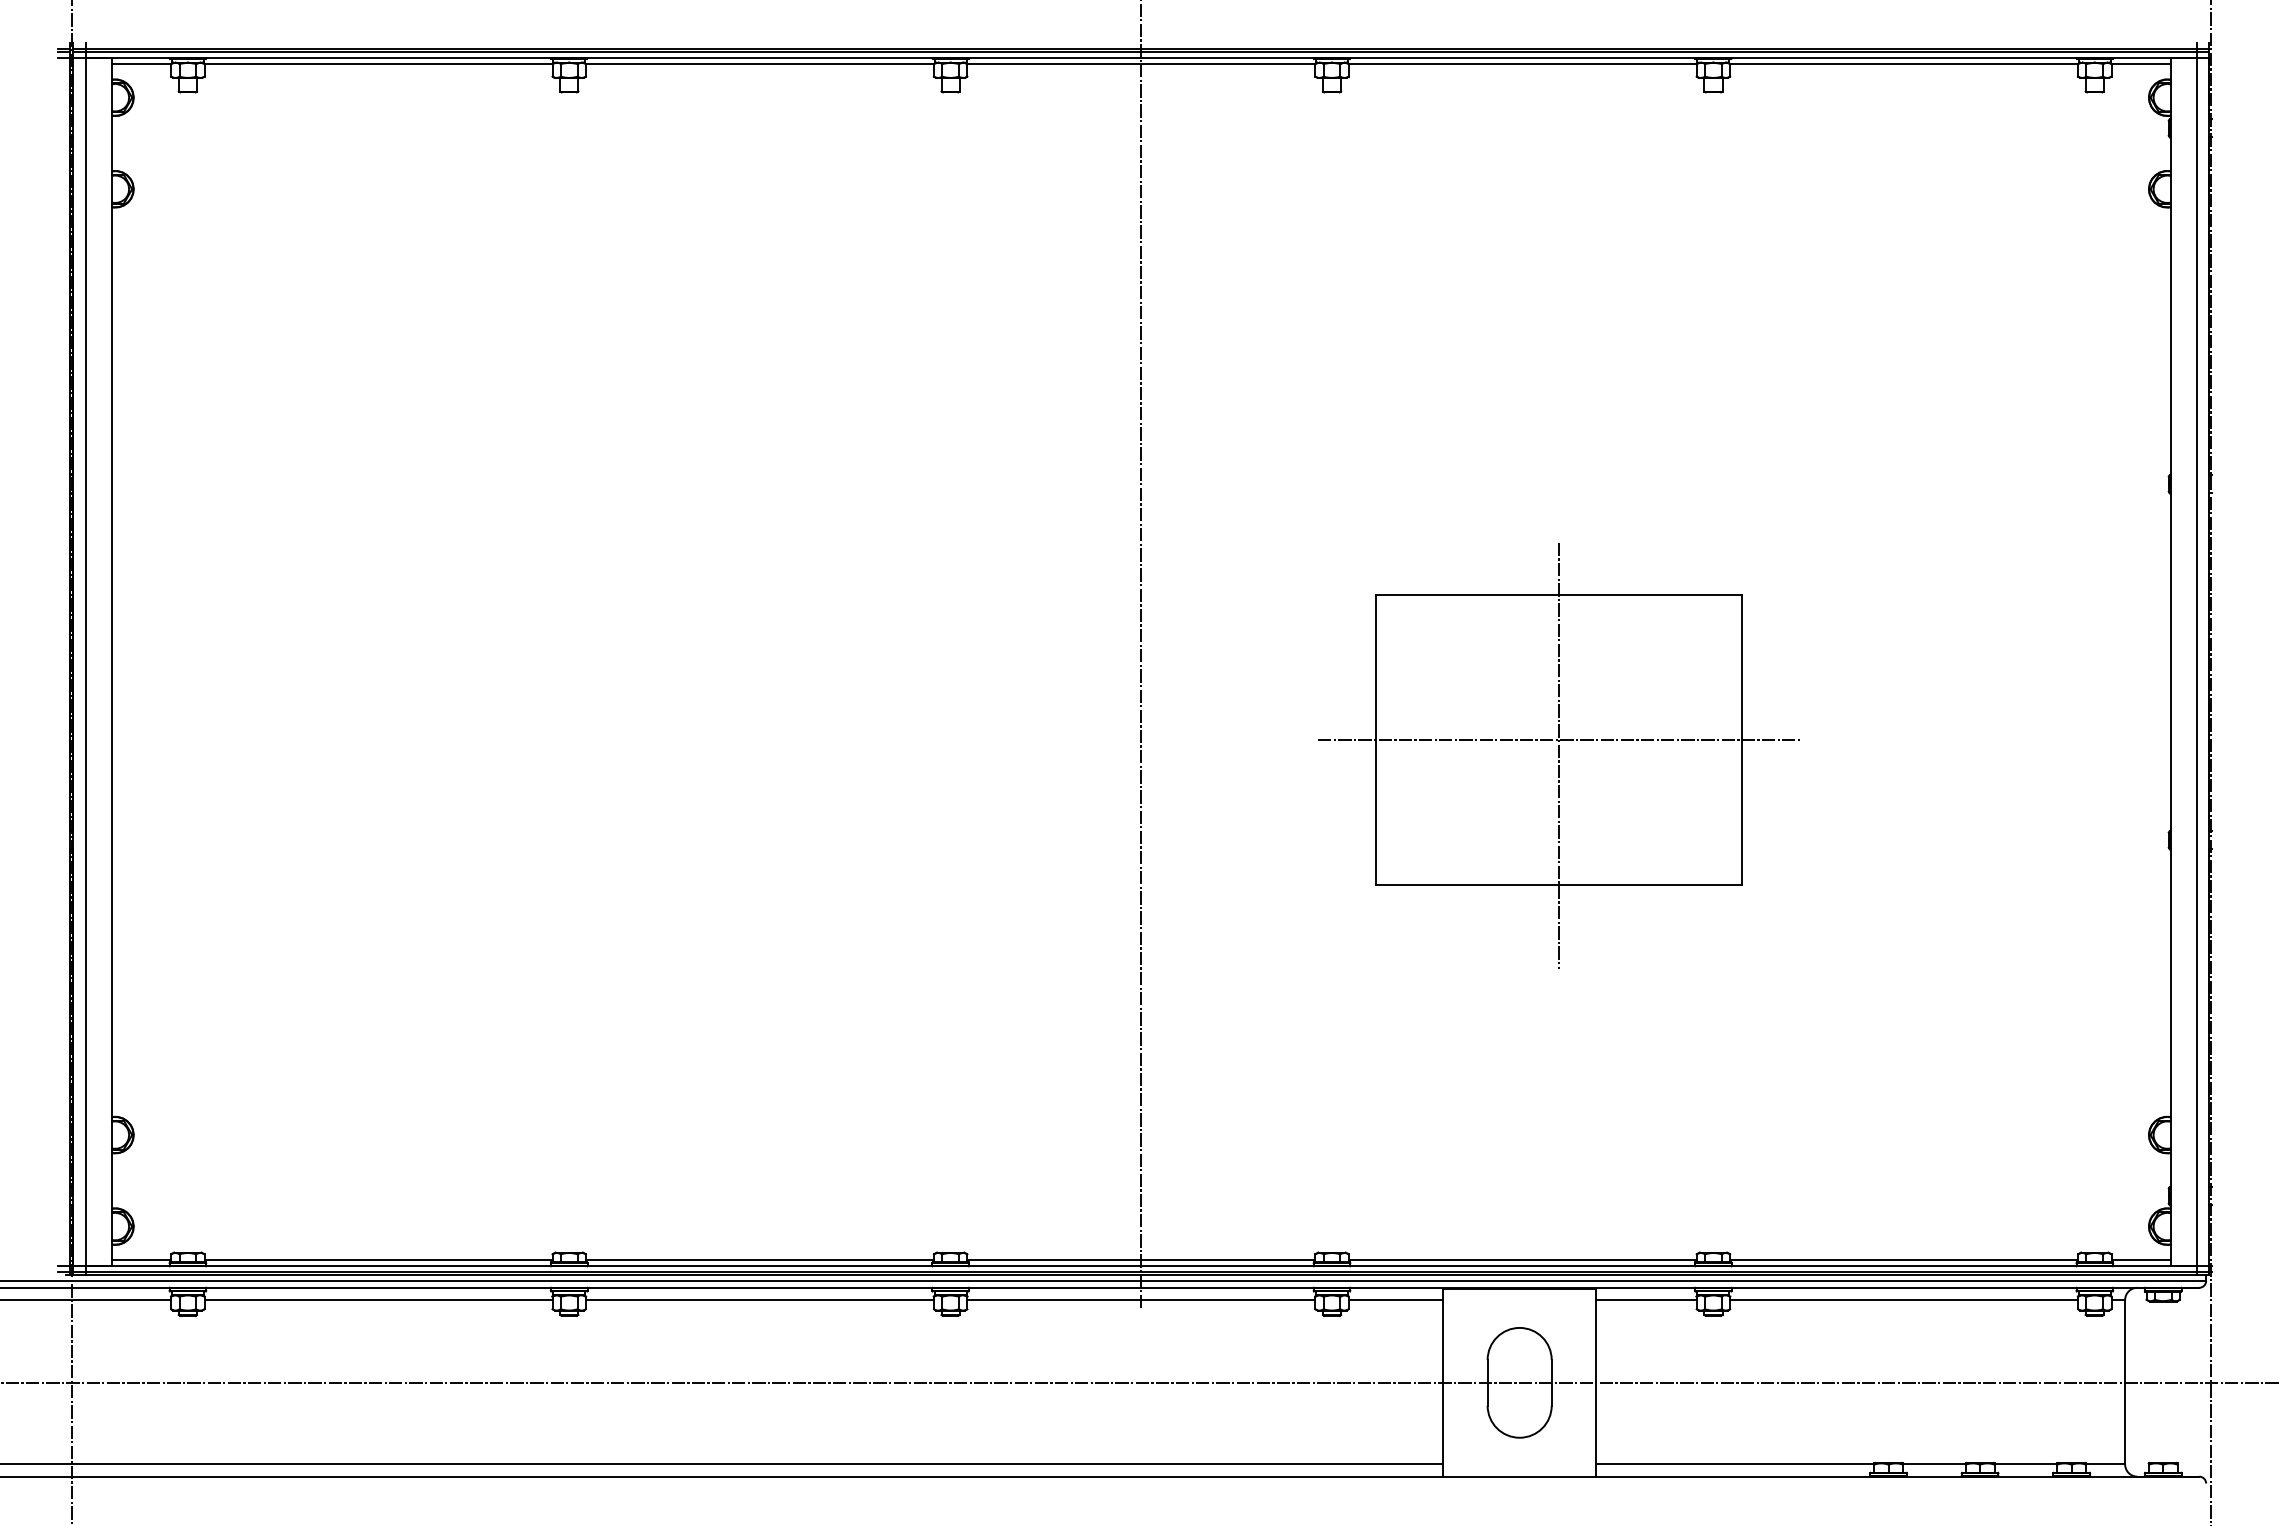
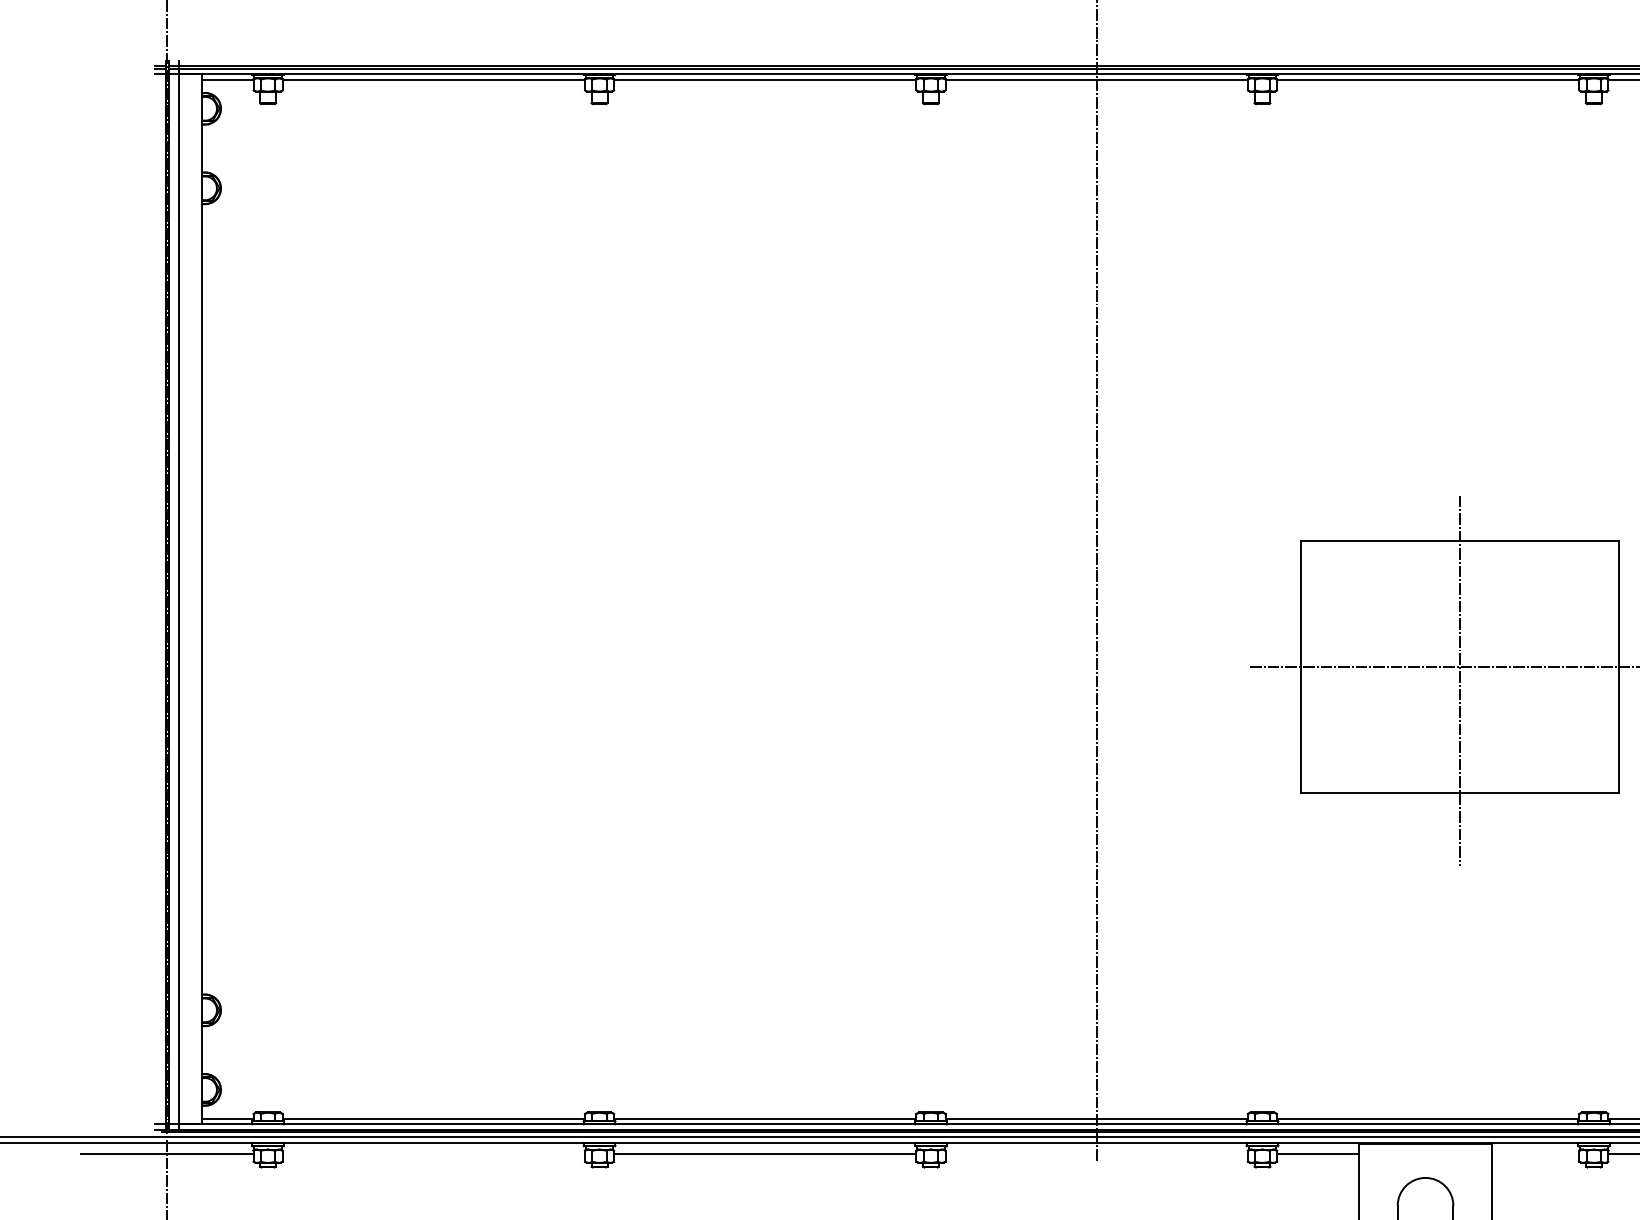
line: (378, 1300) -> (433, 1154), removed
line: (1141, 1300) -> (1096, 1154), removed
line: (1645, 1300) -> (1534, 1154), removed

